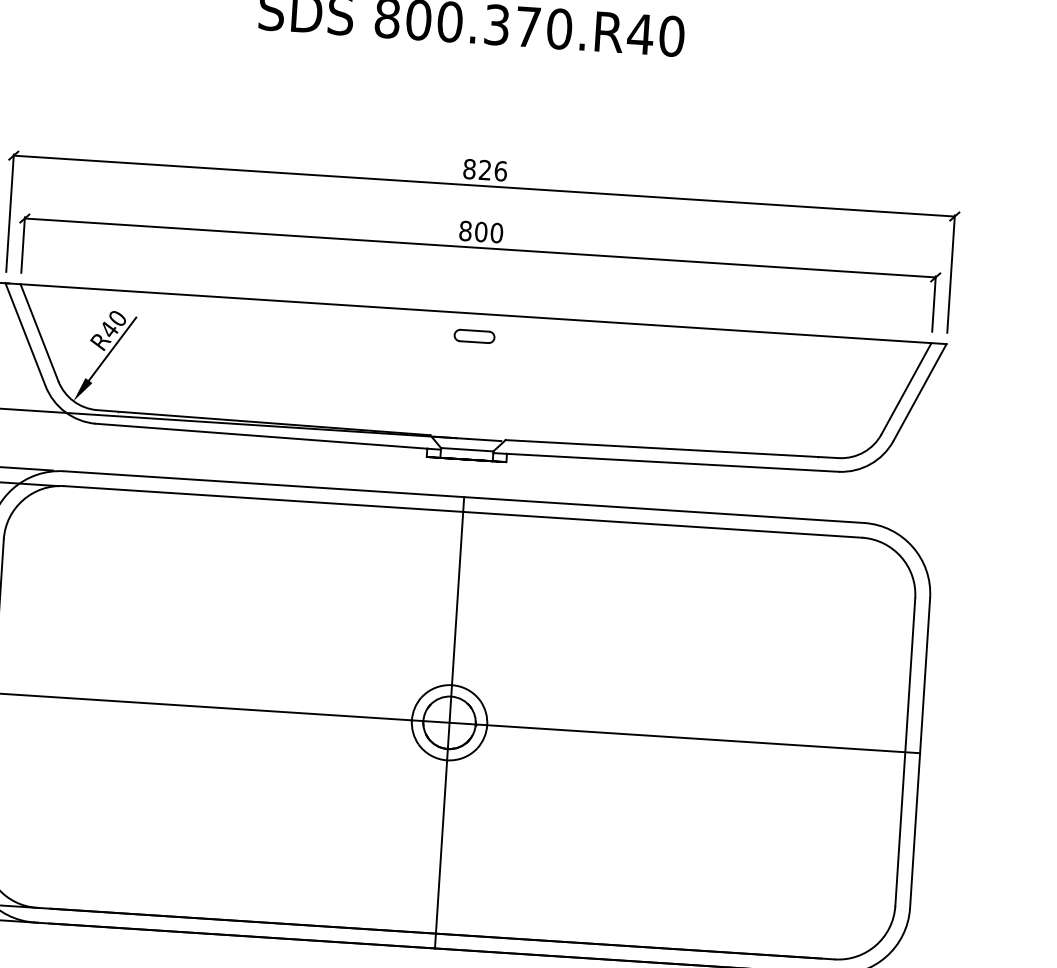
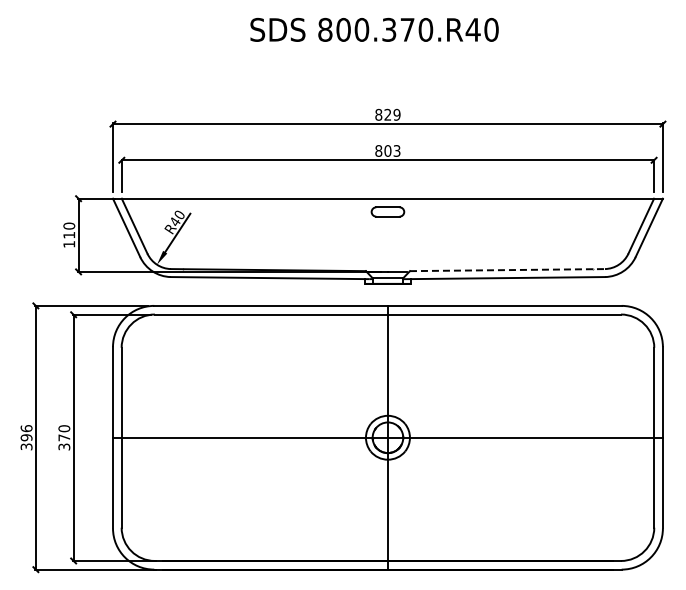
text: (499, 170) -> (396, 114), 826 -> 829
text: (495, 232) -> (396, 150), 800 -> 803
part: (473, 335) -> (387, 211), size x1.4
line: (672, 449) -> (507, 270), solid -> dashed

